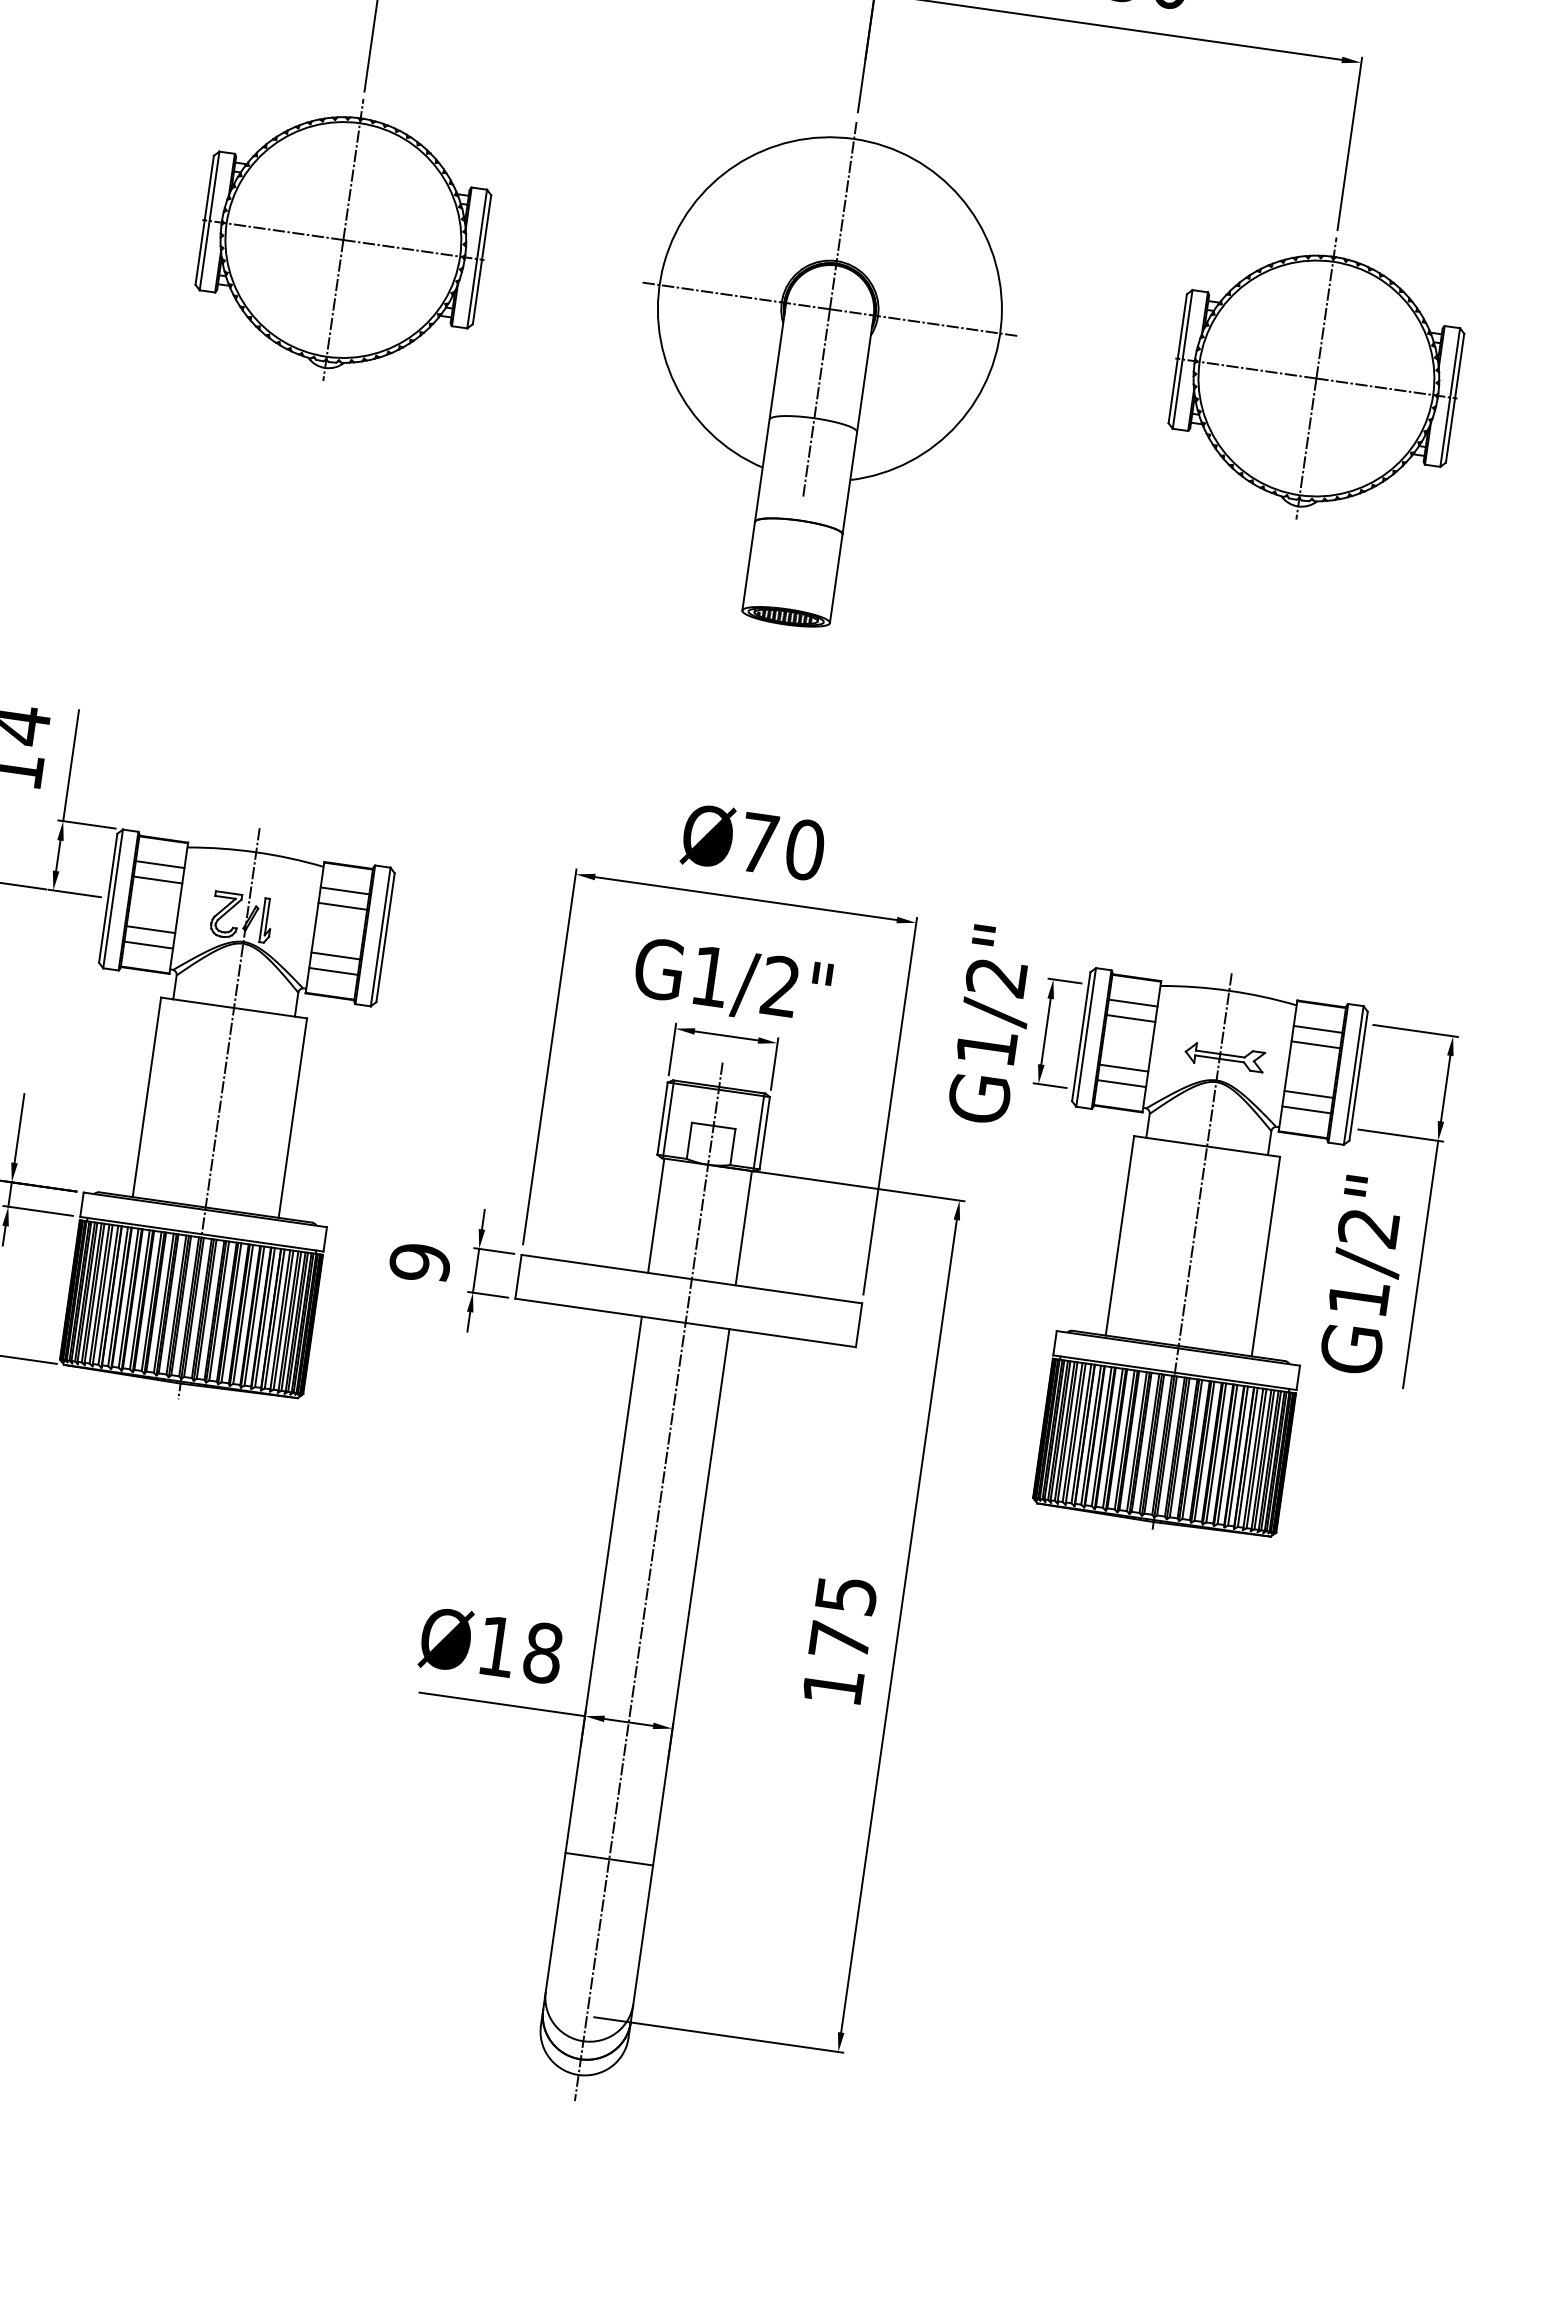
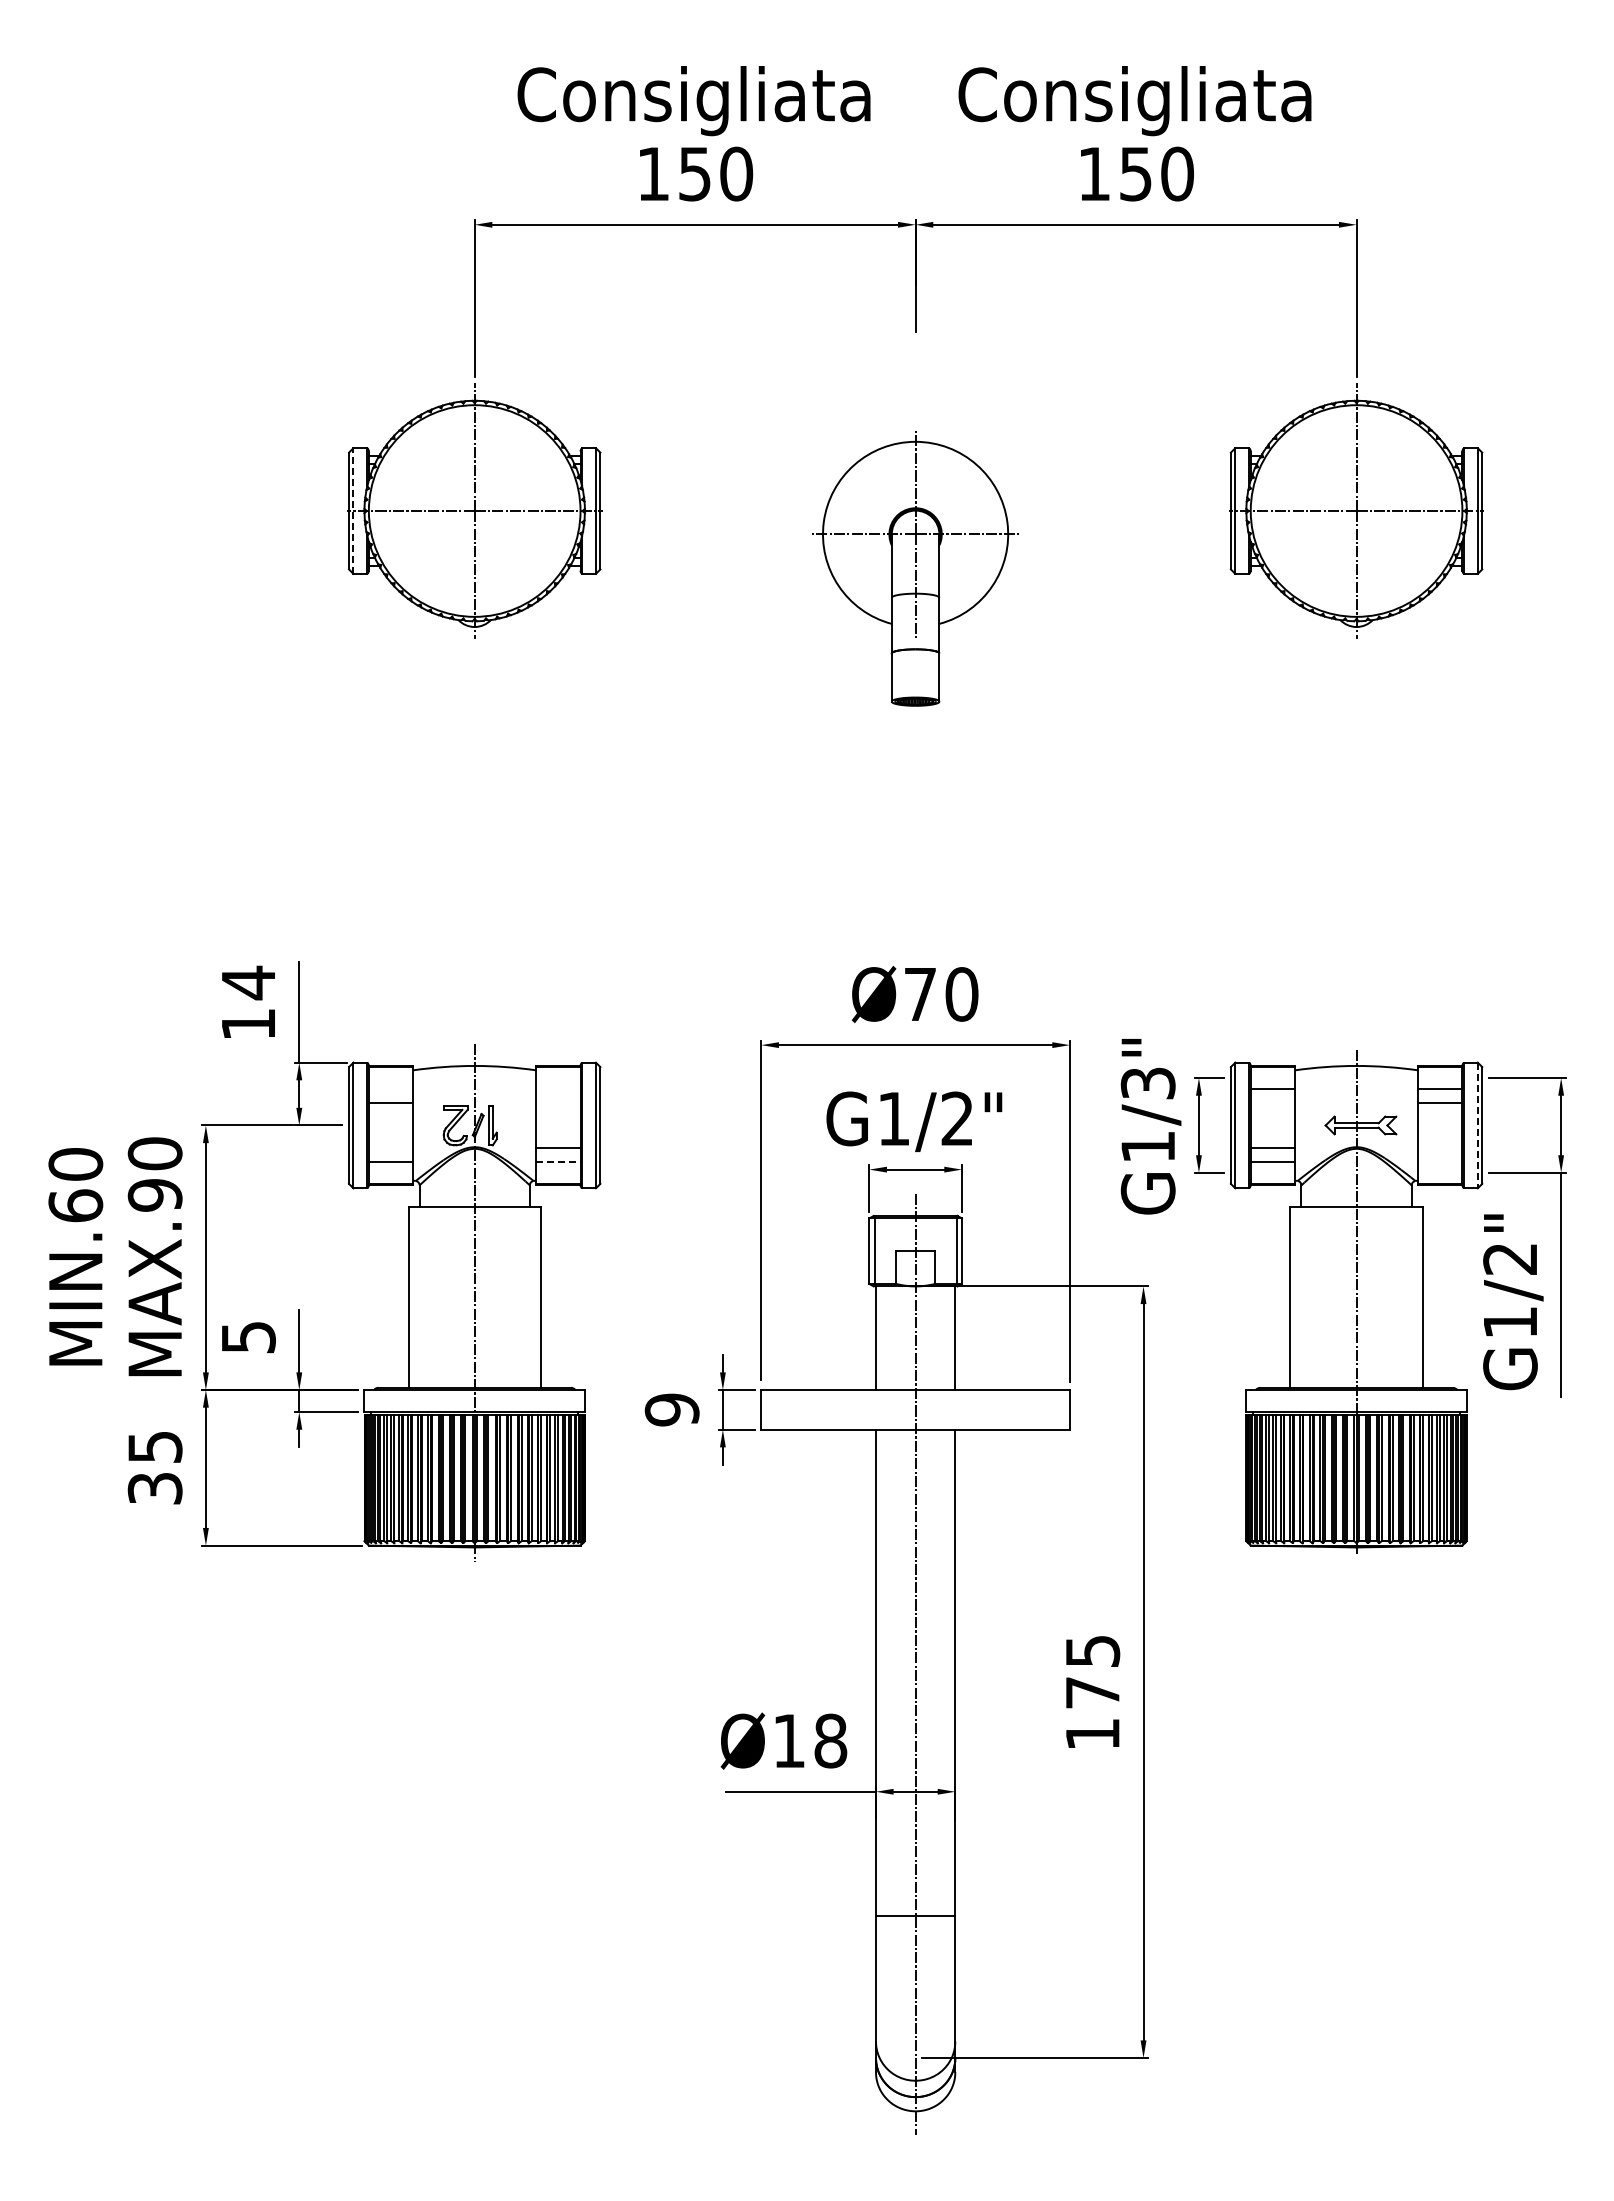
line: (209, 221) -> (353, 511), solid -> dashed
part: (820, 373) -> (915, 569), size x0.6
line: (159, 865) -> (390, 1089), removed
line: (345, 891) -> (558, 1089), removed
line: (342, 906) -> (558, 1103), removed
line: (150, 929) -> (390, 1147), removed
line: (333, 971) -> (558, 1162), solid -> dashed
text: (996, 977) -> (1148, 1083), G1/2" -> G1/3"
line: (1130, 1019) -> (1272, 1103), removed
line: (1353, 1075) -> (1477, 1125), solid -> dashed
line: (1309, 1093) -> (1440, 1147), removed
line: (1306, 1110) -> (1440, 1162), removed

